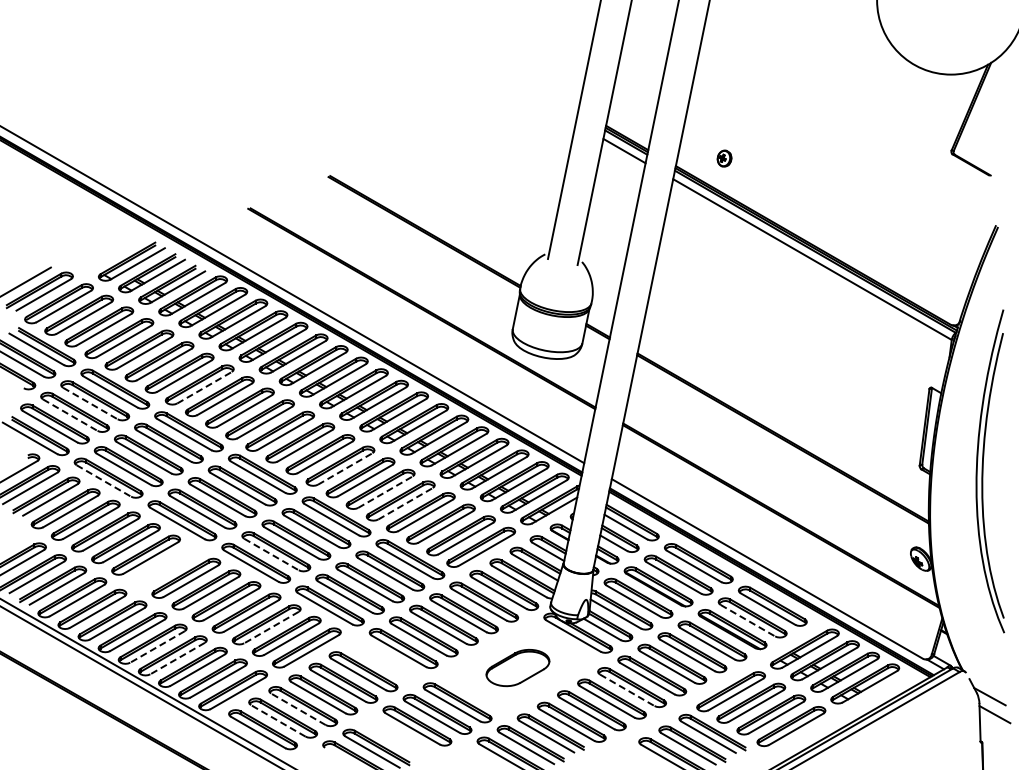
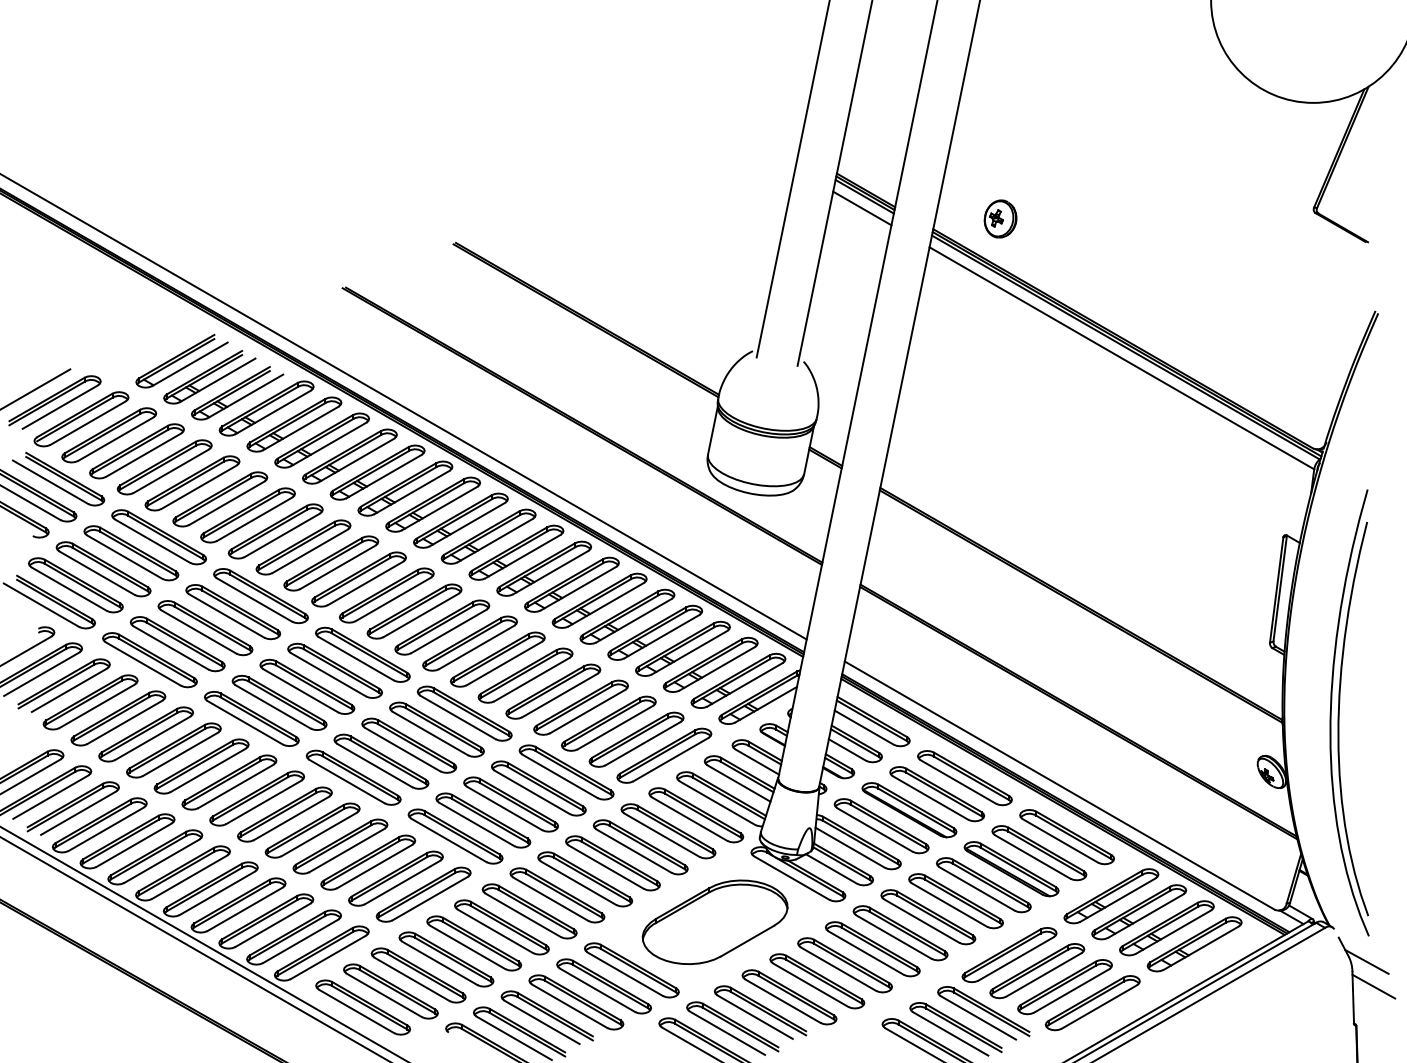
part: (724, 158) -> (1000, 218), size x1.67
line: (205, 387) -> (283, 534), dashed -> solid
line: (90, 403) -> (124, 557), dashed -> solid
line: (70, 415) -> (97, 573), dashed -> solid
line: (345, 468) -> (477, 646), dashed -> solid
part: (983, 471) -> (1340, 713), moved
line: (104, 481) -> (144, 664), dashed -> solid
line: (385, 491) -> (532, 678), dashed -> solid
line: (406, 503) -> (561, 695), dashed -> solid
line: (271, 554) -> (374, 765), dashed -> solid
part: (166, 566) -> (229, 782), added
line: (748, 620) -> (1033, 856), dashed -> solid
line: (271, 627) -> (374, 866), dashed -> solid
line: (157, 647) -> (217, 893), dashed -> solid
line: (177, 658) -> (245, 909), dashed -> solid
part: (383, 659) -> (529, 910), added
part: (517, 667) -> (714, 921), size x1.67
line: (627, 690) -> (866, 953), dashed -> solid
line: (298, 709) -> (412, 979), dashed -> solid
line: (277, 720) -> (383, 994), dashed -> solid
part: (396, 737) -> (547, 1018), added

